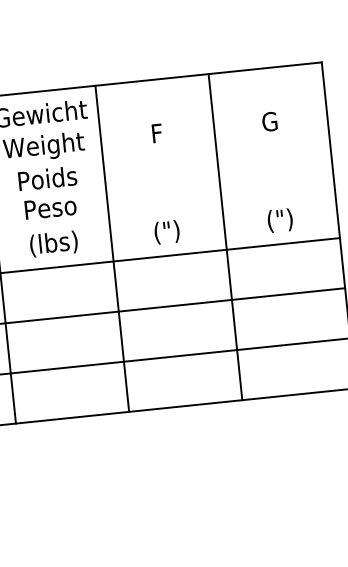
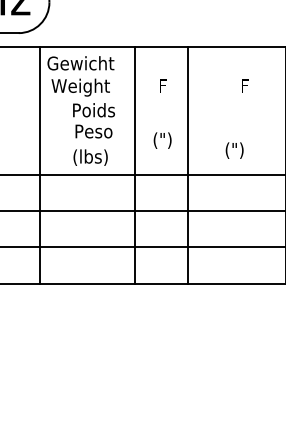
text: (269, 121) -> (244, 85), G -> F
text: (48, 192) -> (93, 120), moved
text: (280, 220) -> (234, 150), moved
text: (166, 232) -> (162, 140), moved
line: (225, 237) -> (188, 165), moved
text: (53, 243) -> (90, 157), moved
line: (112, 248) -> (135, 165), moved

